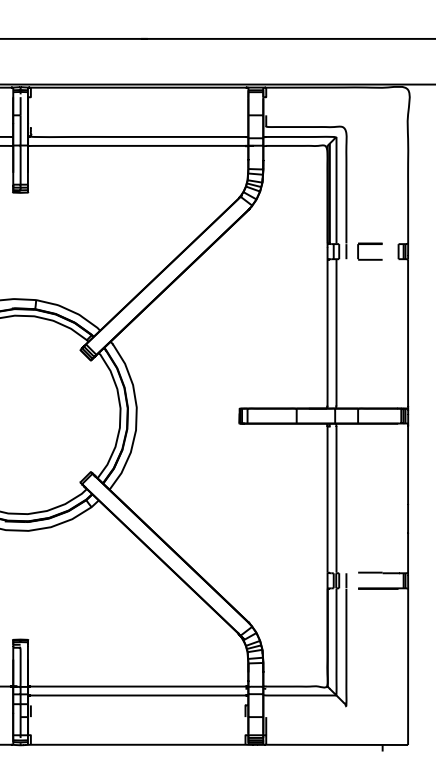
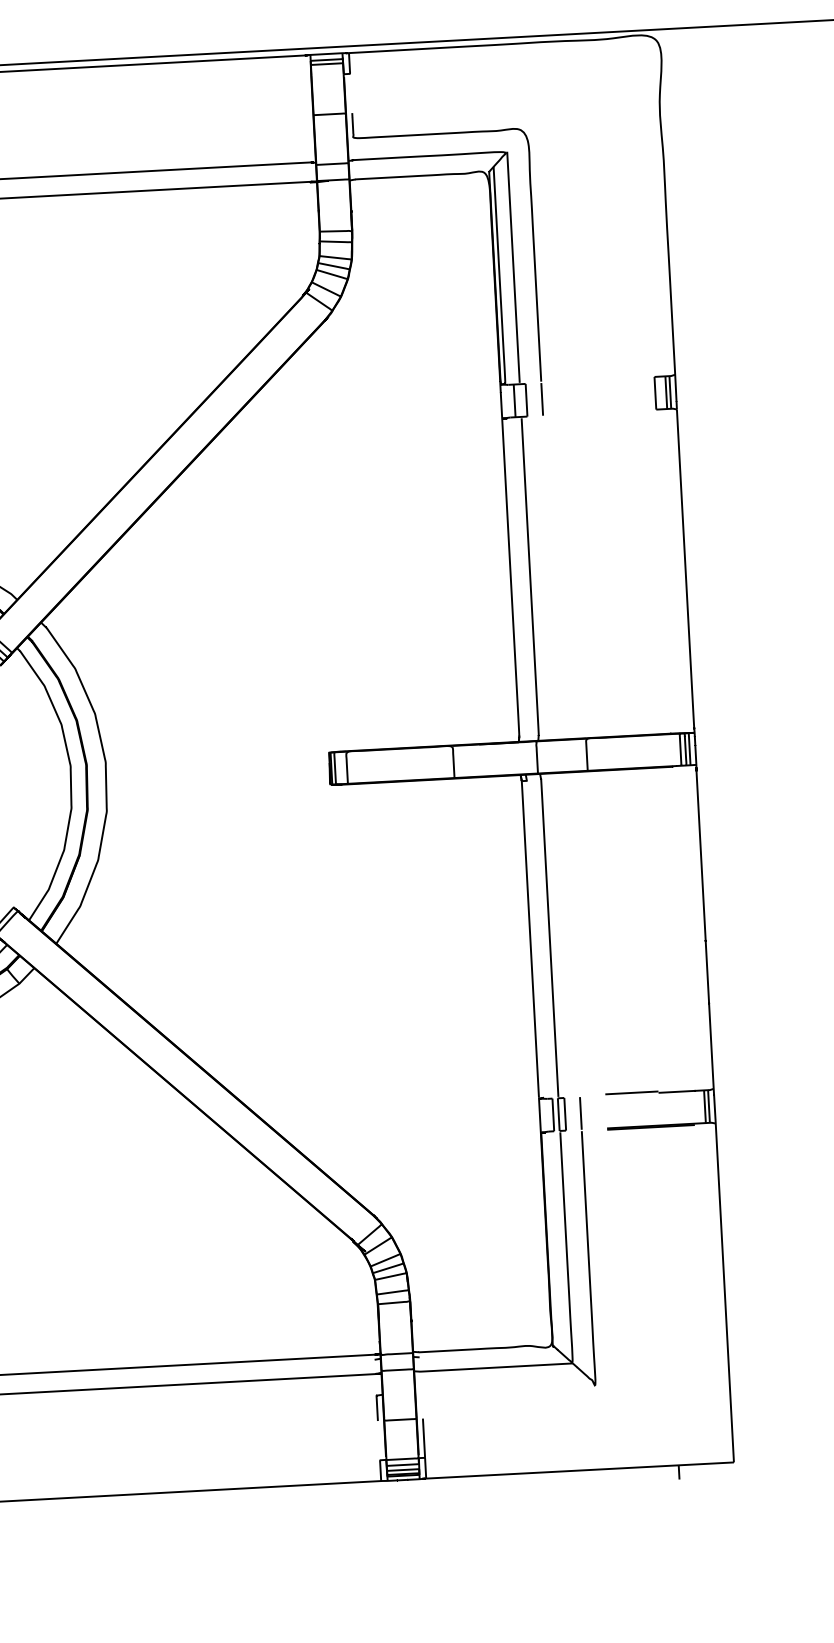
part: (369, 244) -> (591, 381), removed

